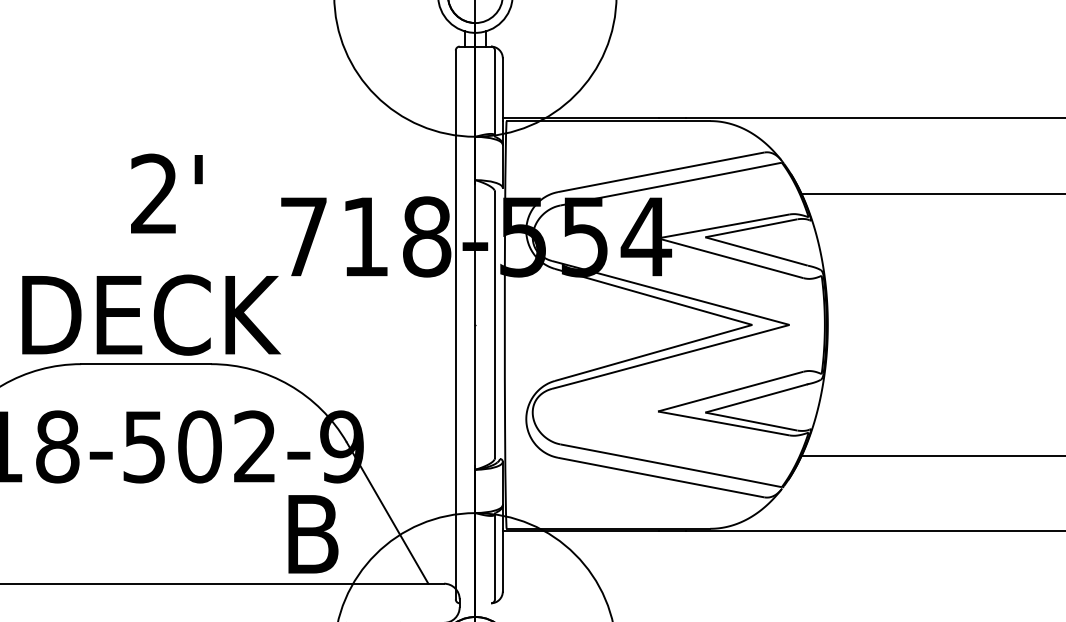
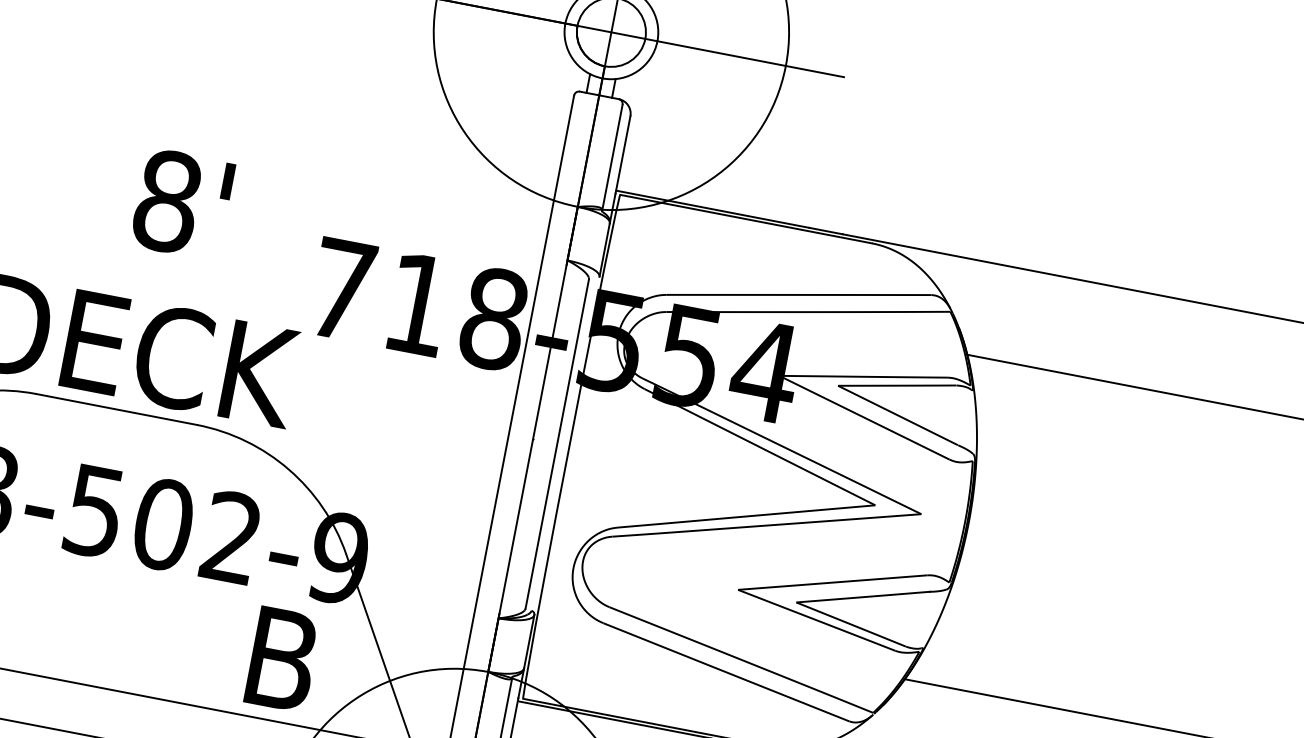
text: (154, 193) -> (167, 200), 2' -> 8'

